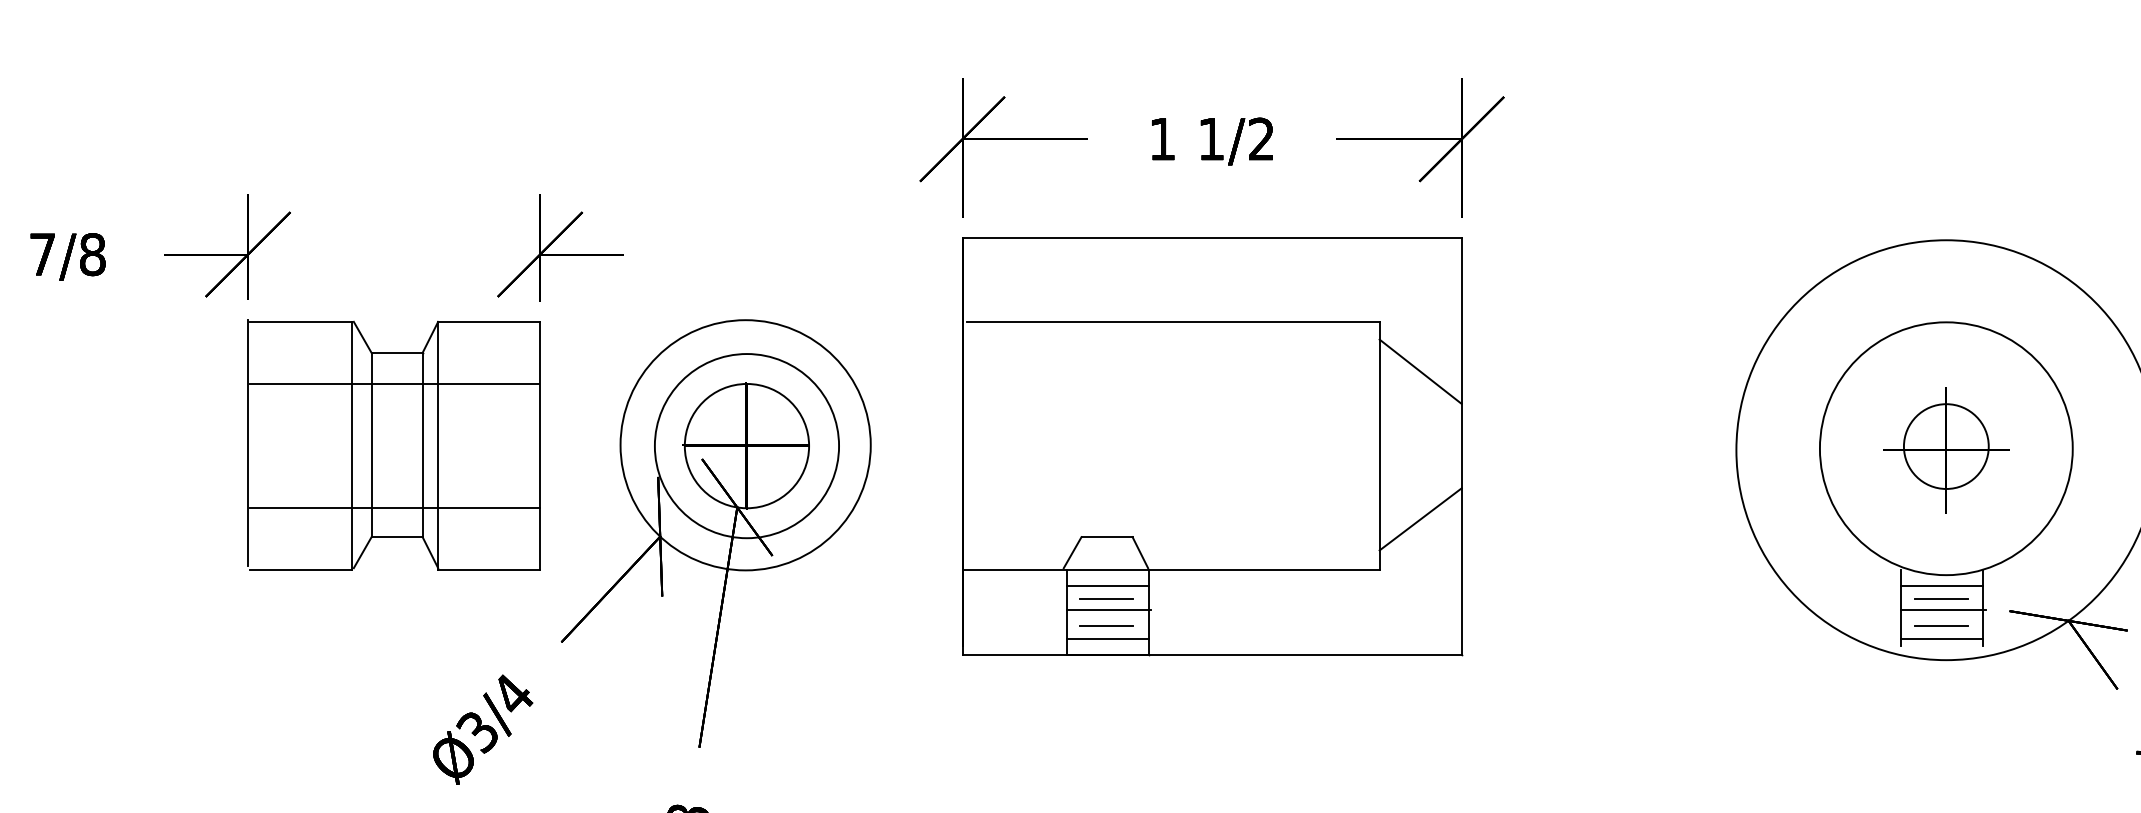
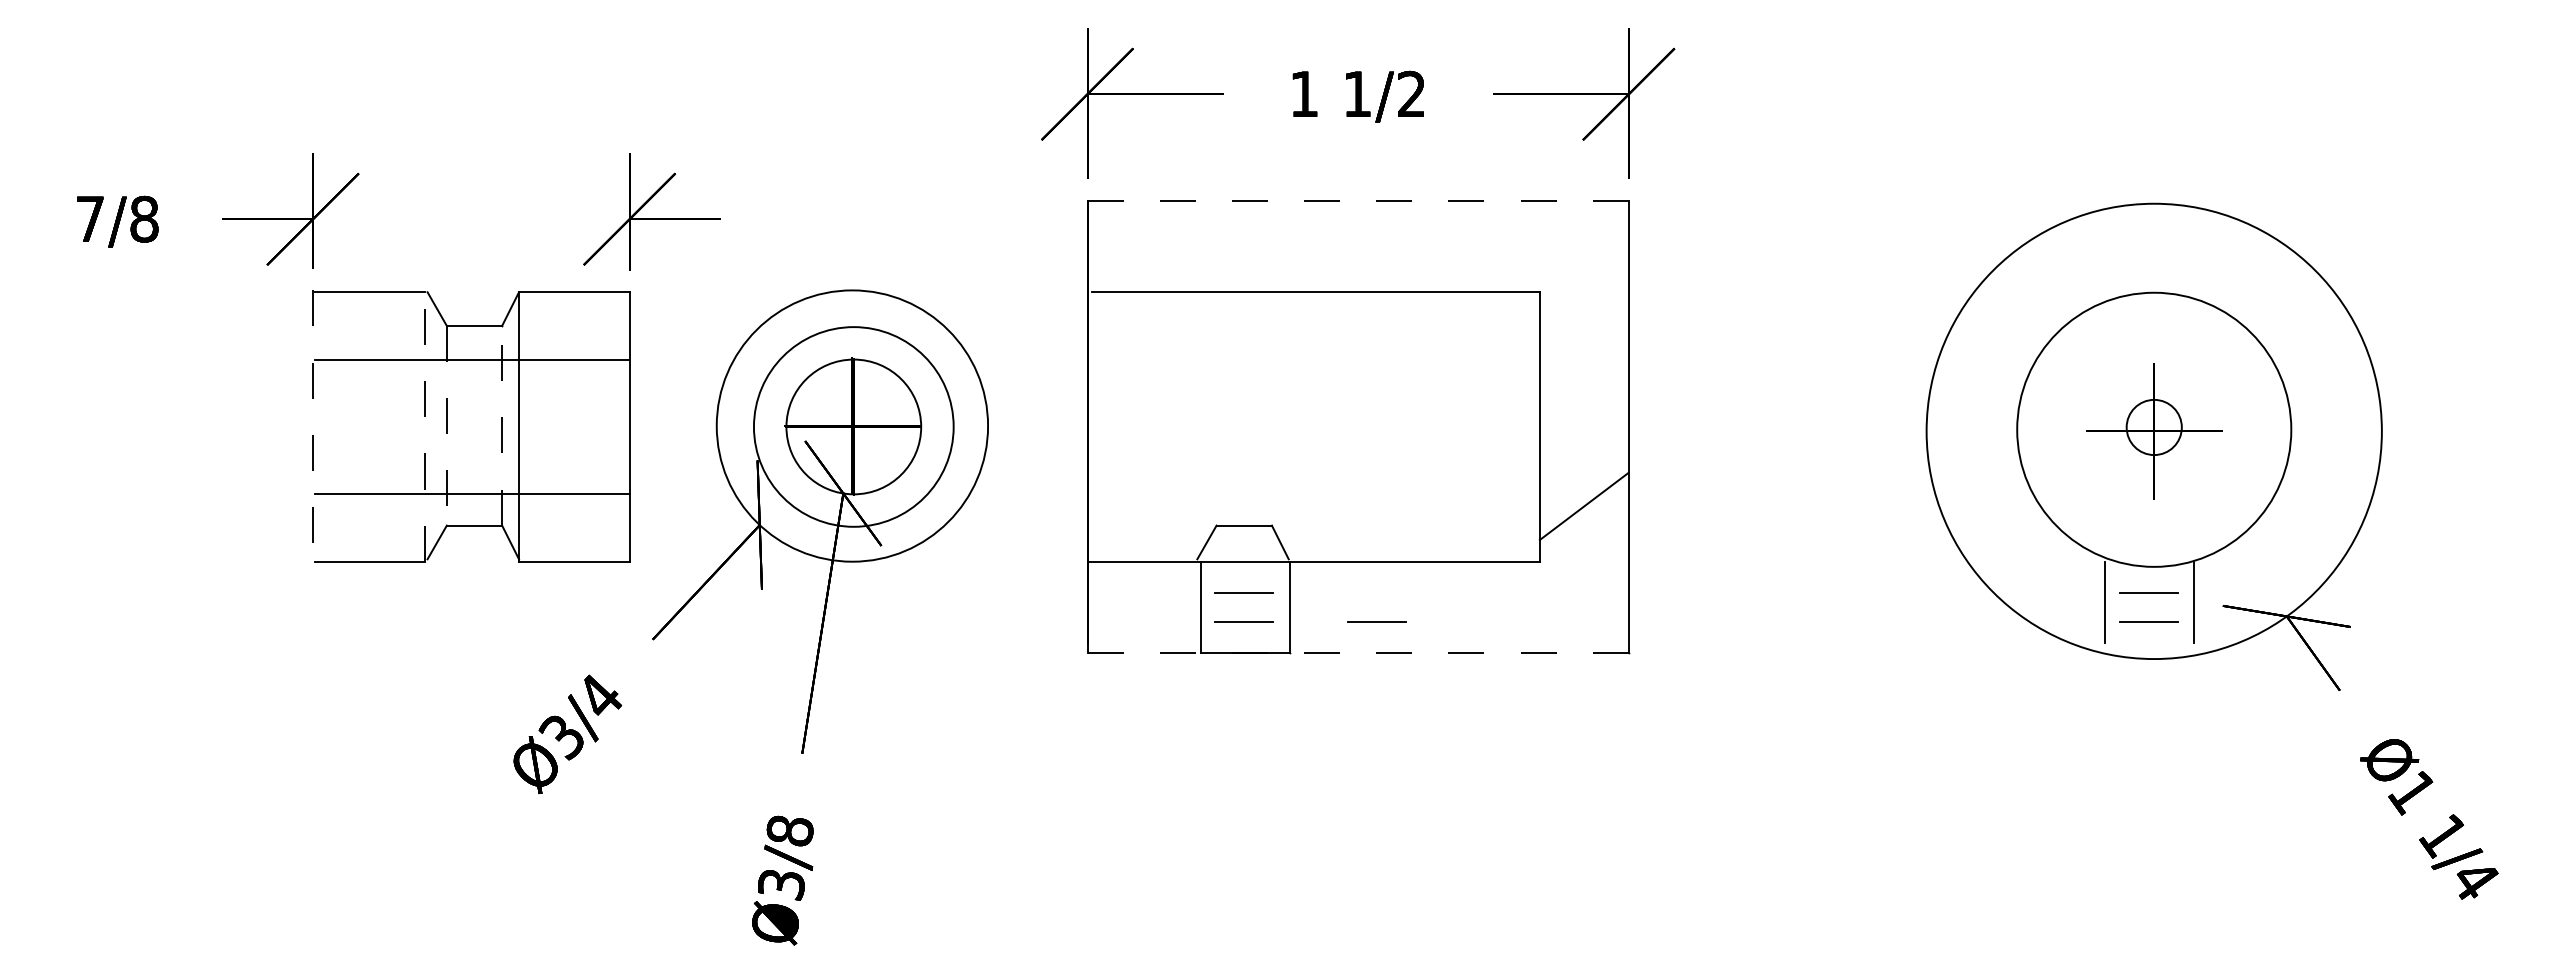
line: (1212, 237) -> (1358, 200), solid -> dashed
line: (1419, 371) -> (1583, 346), removed
line: (247, 443) -> (312, 424), solid -> dashed
line: (371, 444) -> (446, 425), solid -> dashed
line: (422, 444) -> (502, 425), solid -> dashed
line: (351, 445) -> (425, 426), solid -> dashed
circle: (1946, 446) -> (2154, 427), size x0.6
line: (1107, 585) -> (1244, 578), removed
line: (1941, 585) -> (2149, 578), removed
line: (1109, 610) -> (1246, 605), removed
line: (1942, 610) -> (2150, 605), removed
line: (1229, 625) -> (1376, 621), added
line: (1107, 639) -> (1244, 636), removed
line: (1941, 639) -> (2149, 636), removed
line: (1212, 655) -> (1358, 653), solid -> dashed

